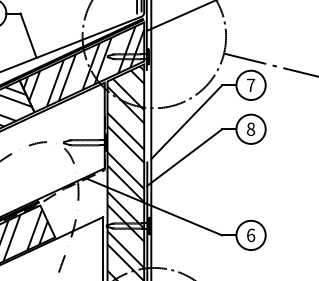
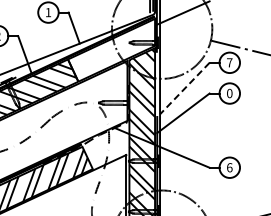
hatch: (83, 66) -> (112, 49), removed
line: (186, 122) -> (184, 88), solid -> dashed
text: (250, 129) -> (229, 93), 8 -> 0

